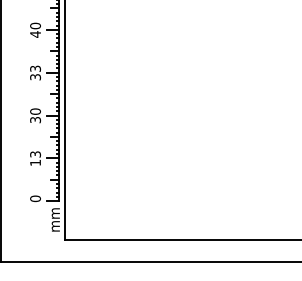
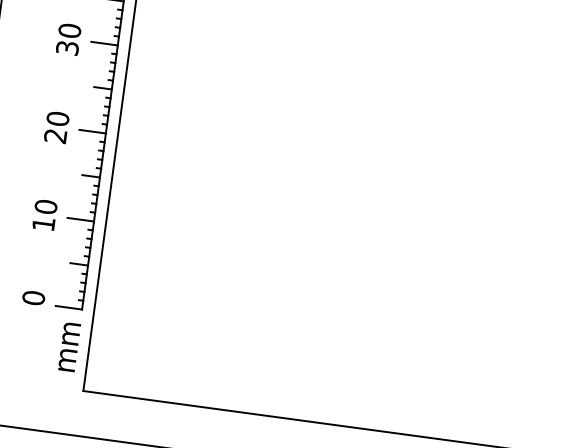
text: (35, 68) -> (69, 30), 33 -> 30
text: (35, 120) -> (55, 137), 30 -> 20
text: (35, 154) -> (45, 206), 13 -> 10

